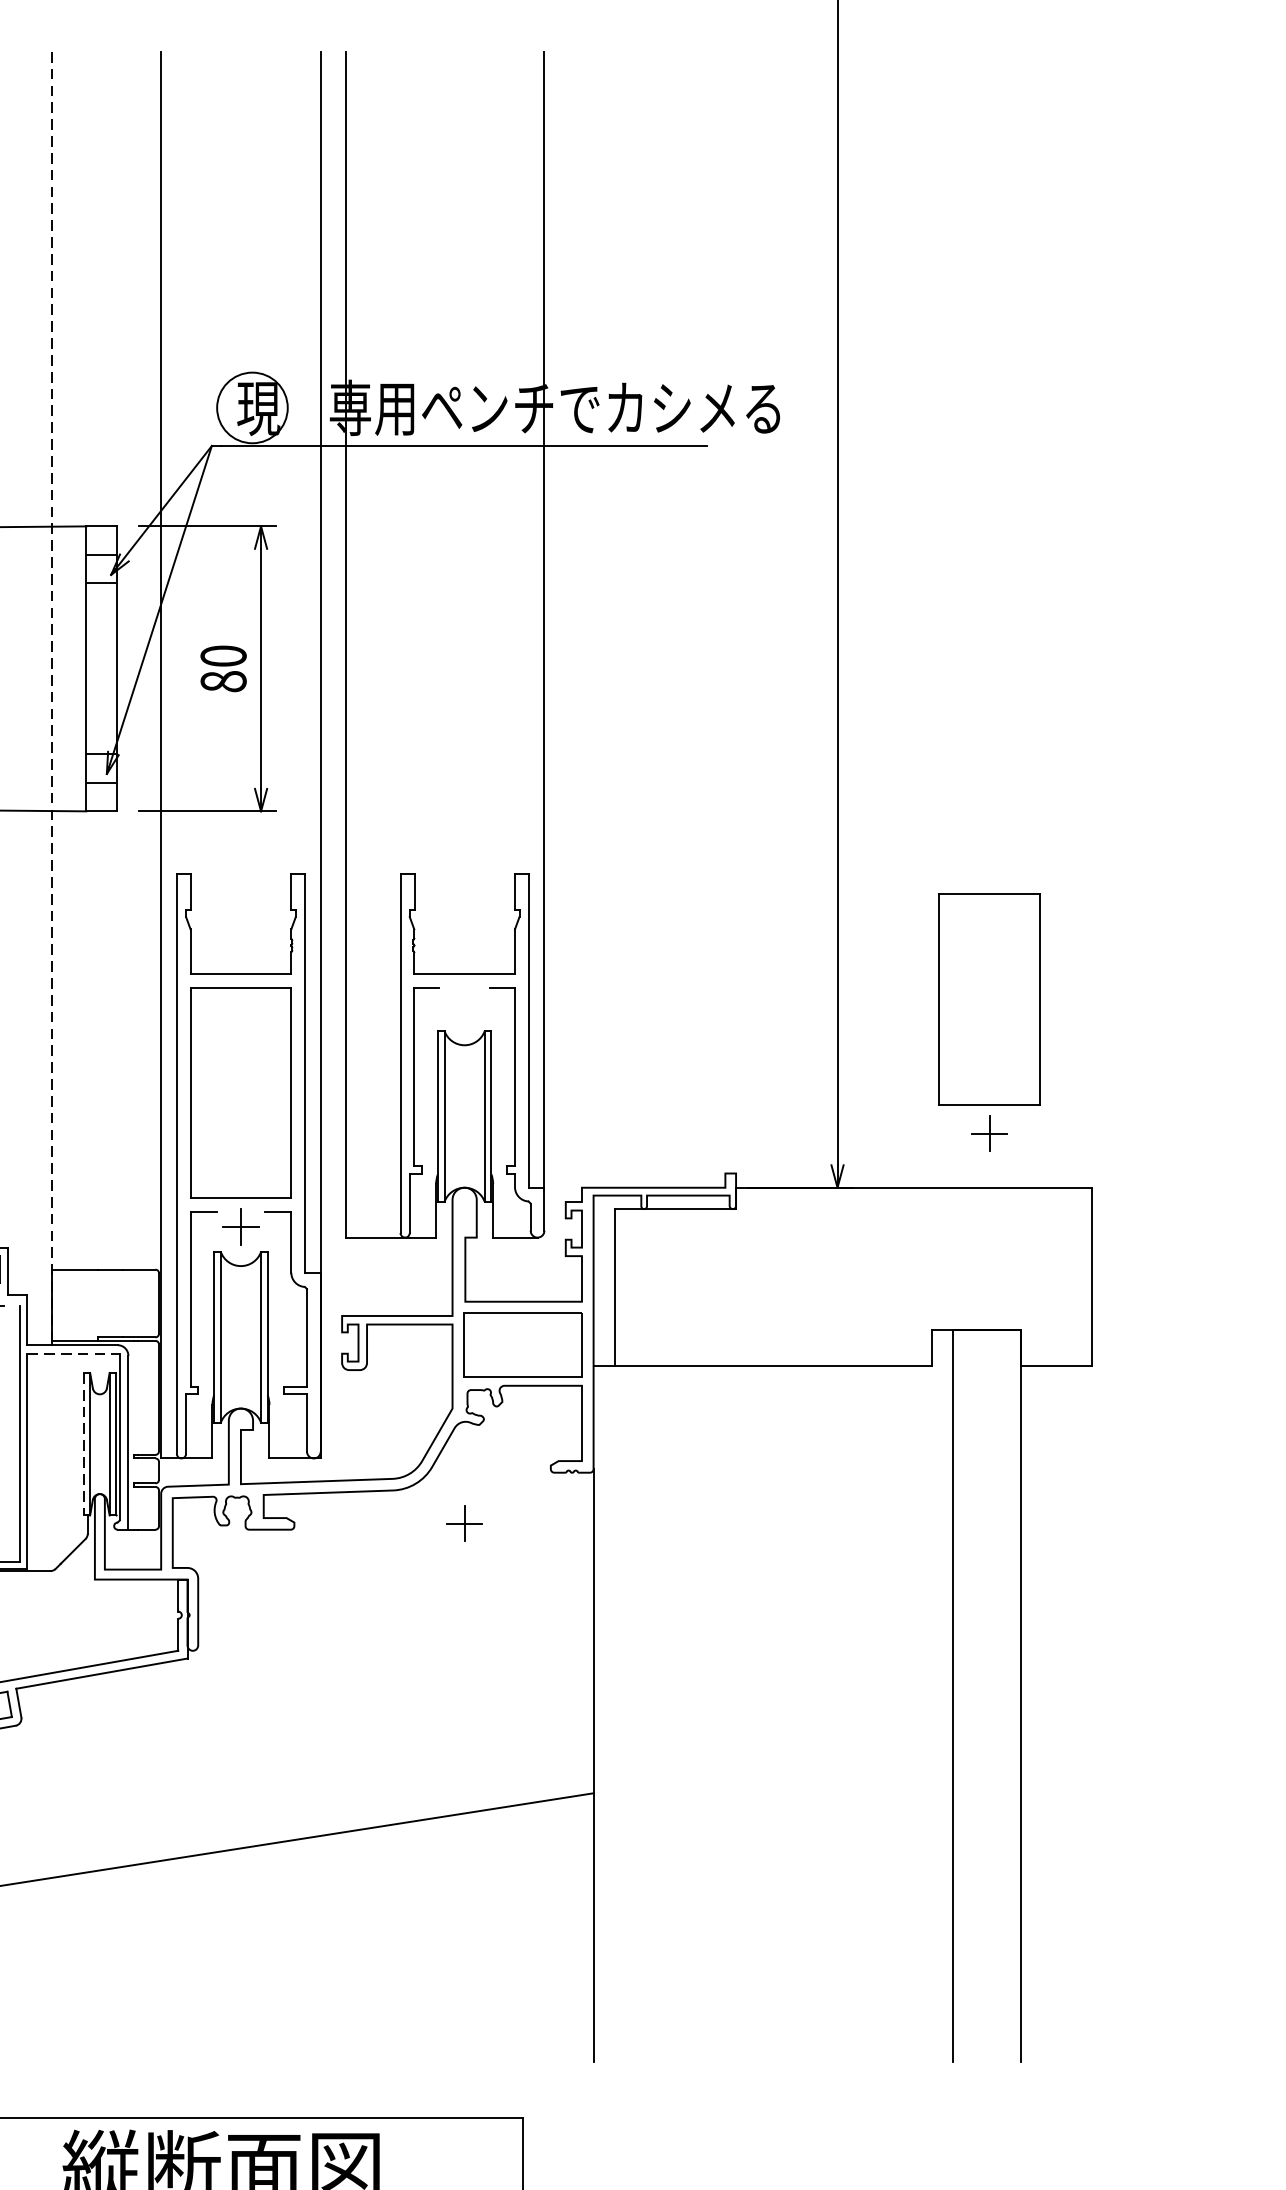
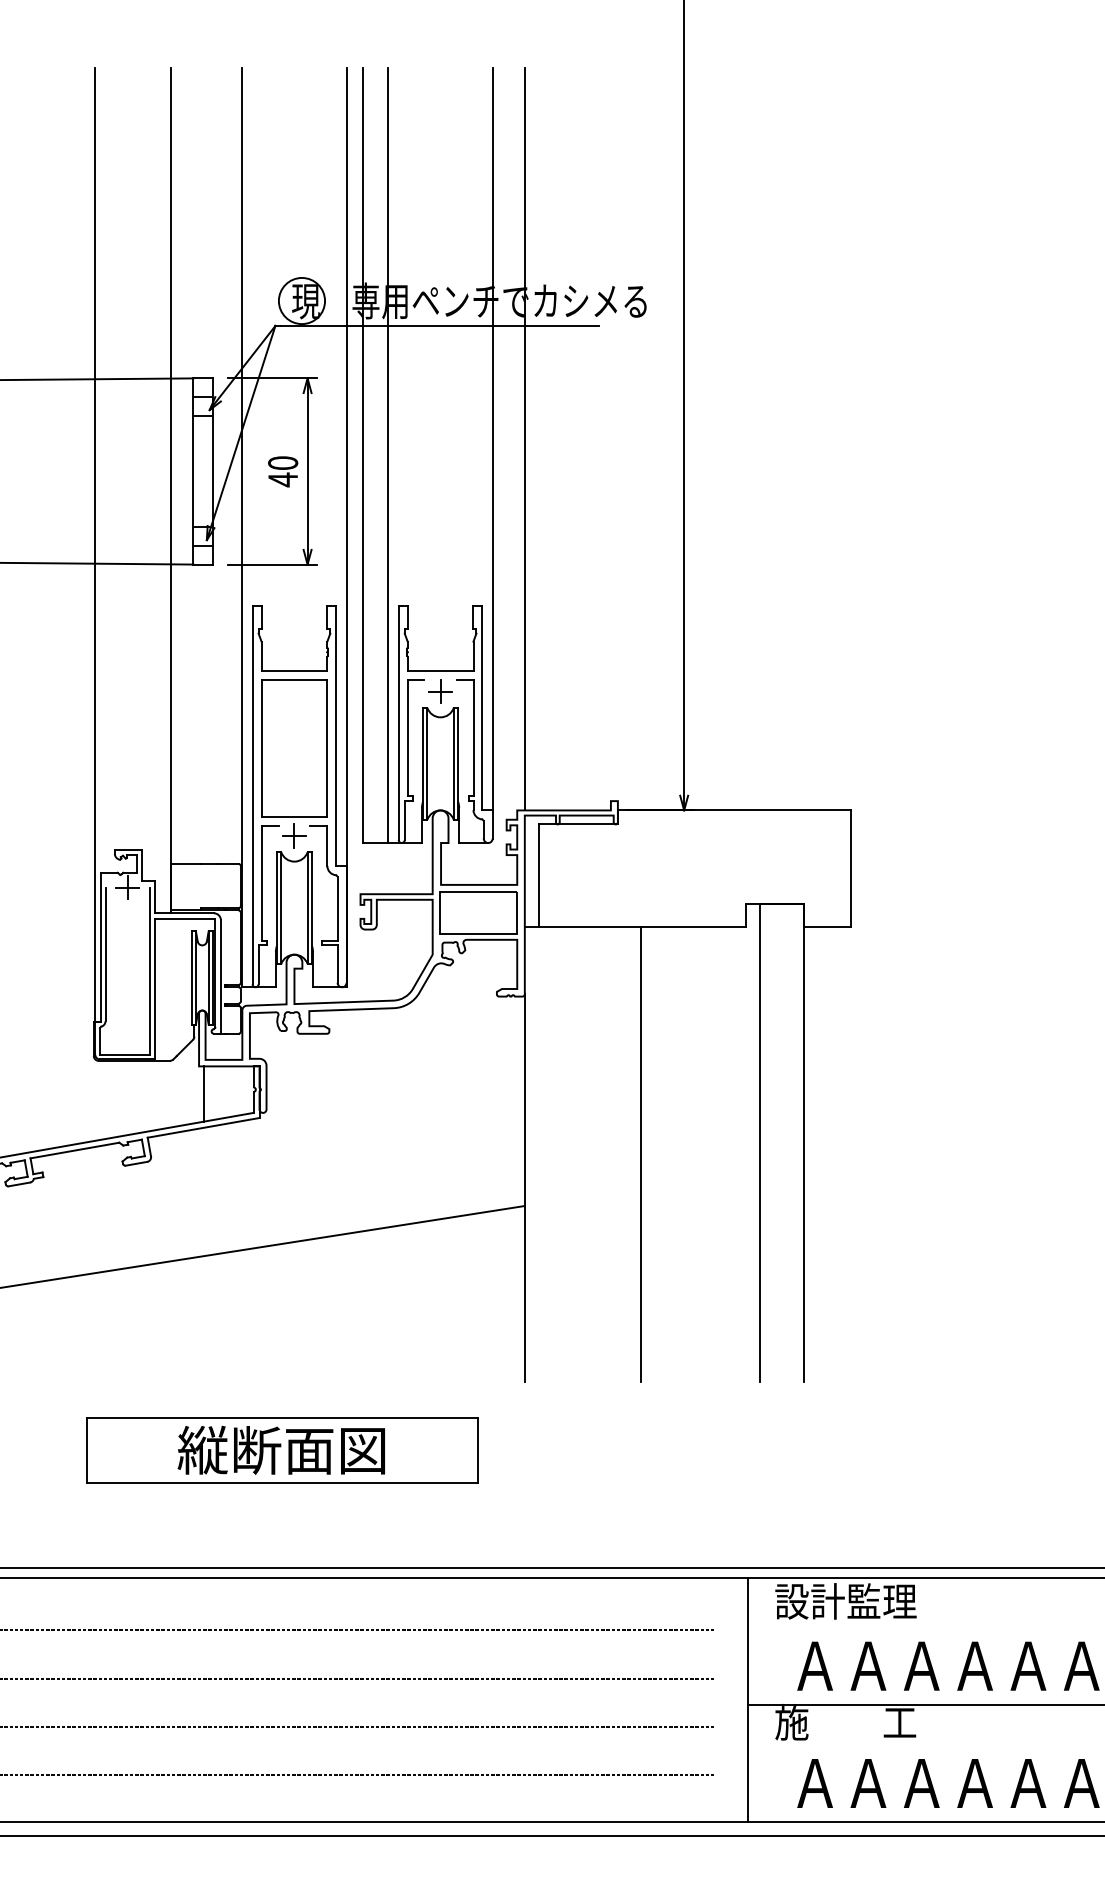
line: (593, 619) -> (524, 439), added
line: (384, 644) -> (388, 455), added
text: (224, 681) -> (283, 479), 80 -> 40
line: (52, 699) -> (171, 491), dashed -> solid
part: (989, 1022) -> (783, 702), removed
line: (74, 1353) -> (185, 918), dashed -> solid
line: (83, 1443) -> (191, 977), dashed -> solid
part: (464, 1523) -> (440, 691), moved
line: (101, 1621) -> (203, 1093), added
line: (772, 1712) -> (641, 1153), added

